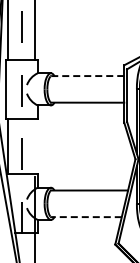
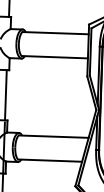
line: (87, 76) -> (55, 33), dashed -> solid
line: (35, 146) -> (6, 95), added
line: (85, 217) -> (49, 160), dashed -> solid

